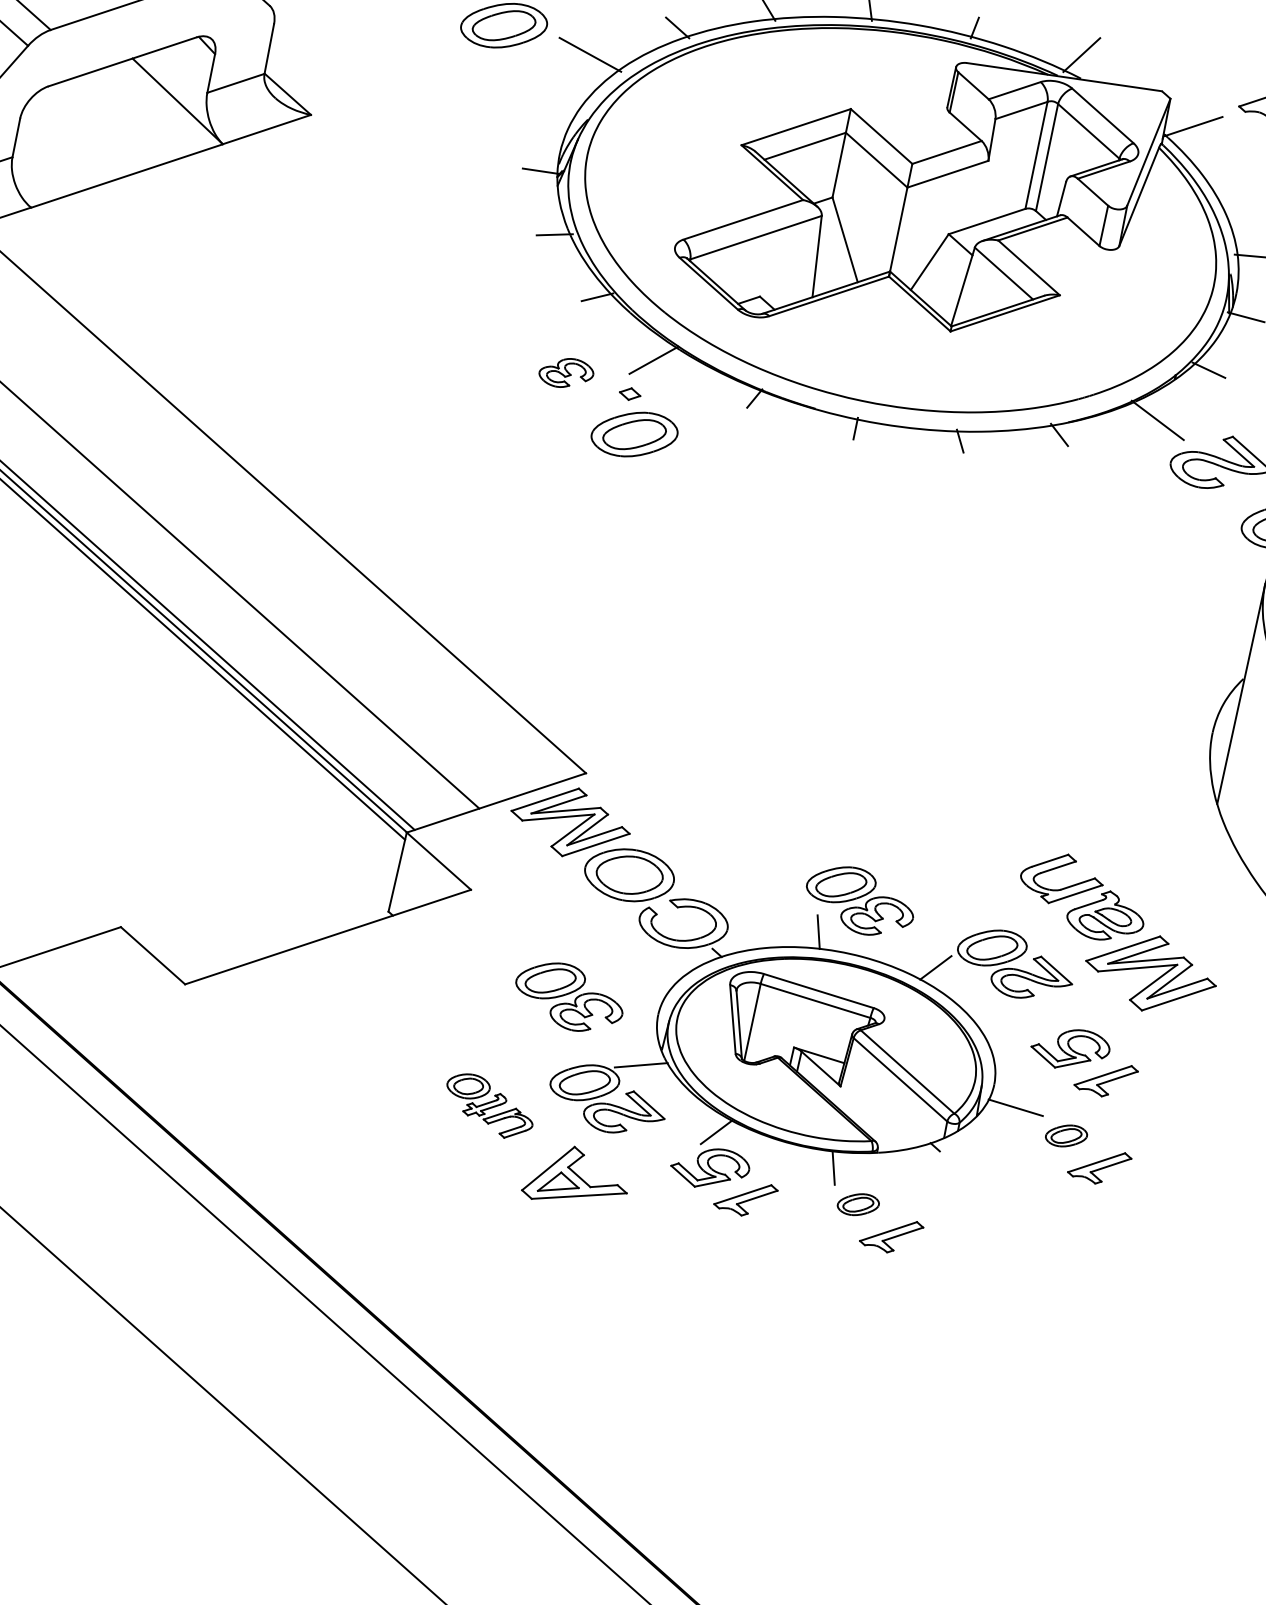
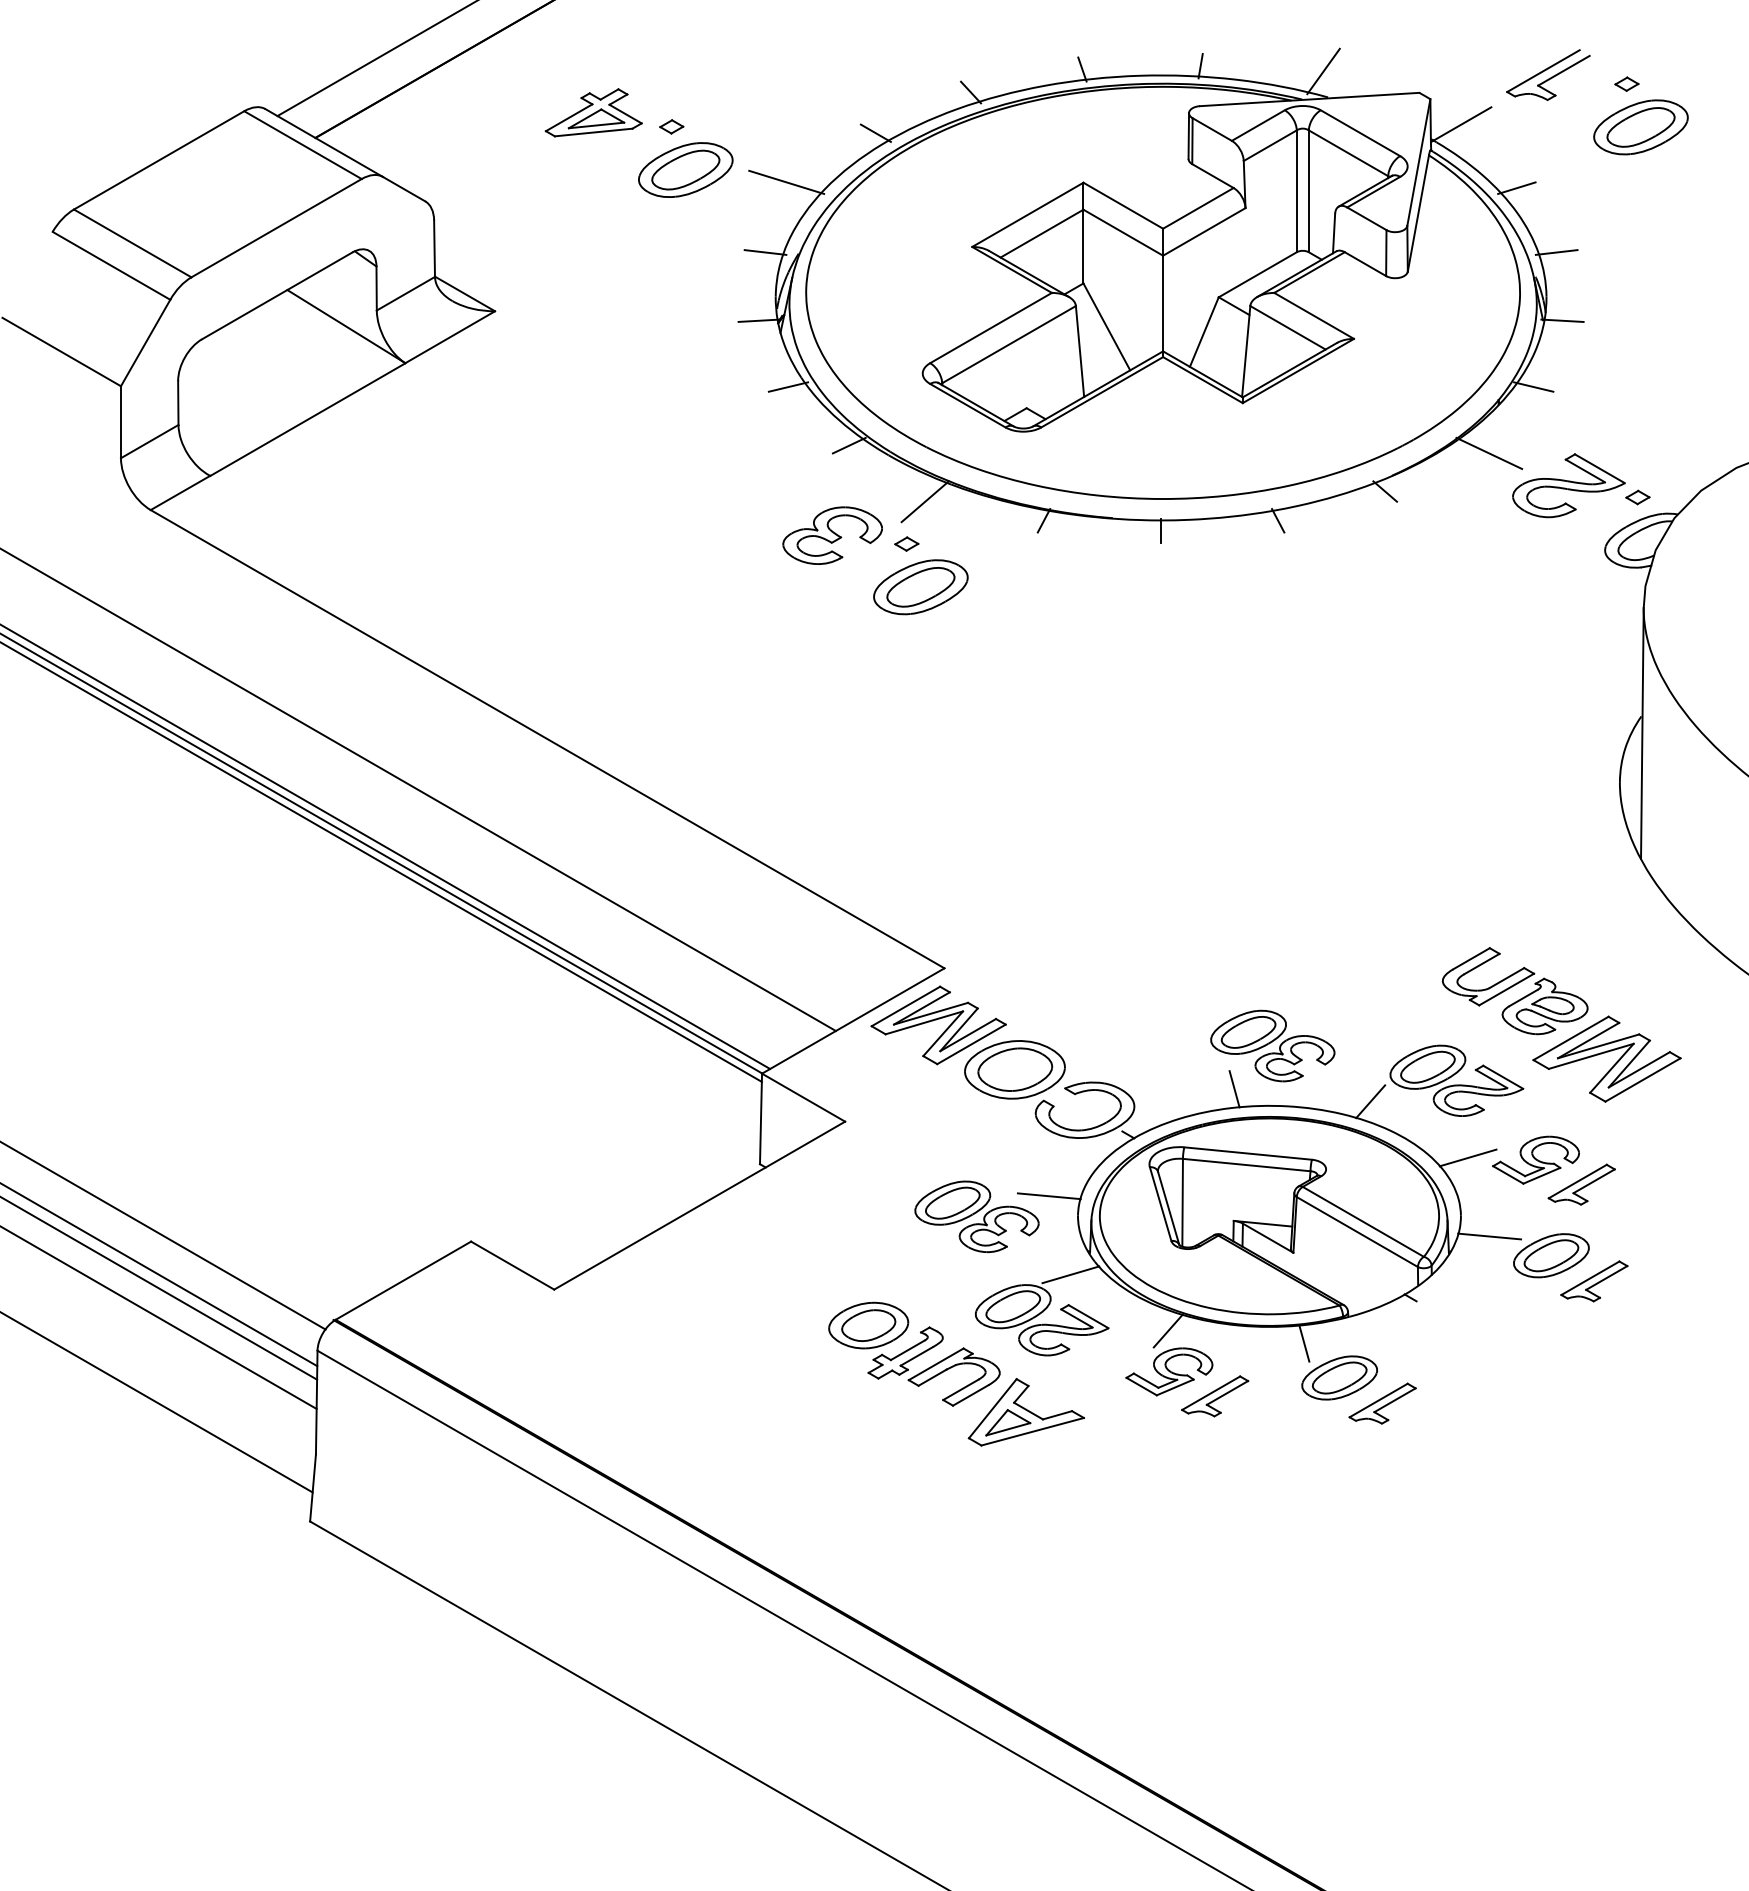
line: (559, 112) -> (765, 252), added
line: (1230, 191) -> (1516, 187), added
part: (566, 373) -> (832, 535), size x1.67
line: (635, 992) -> (1048, 1196), added
line: (1010, 1034) -> (1467, 1157), added
part: (489, 1105) -> (914, 1353), size x1.67
part: (1066, 1135) -> (1551, 1255), size x1.67
part: (858, 1204) -> (1339, 1377), size x1.67

